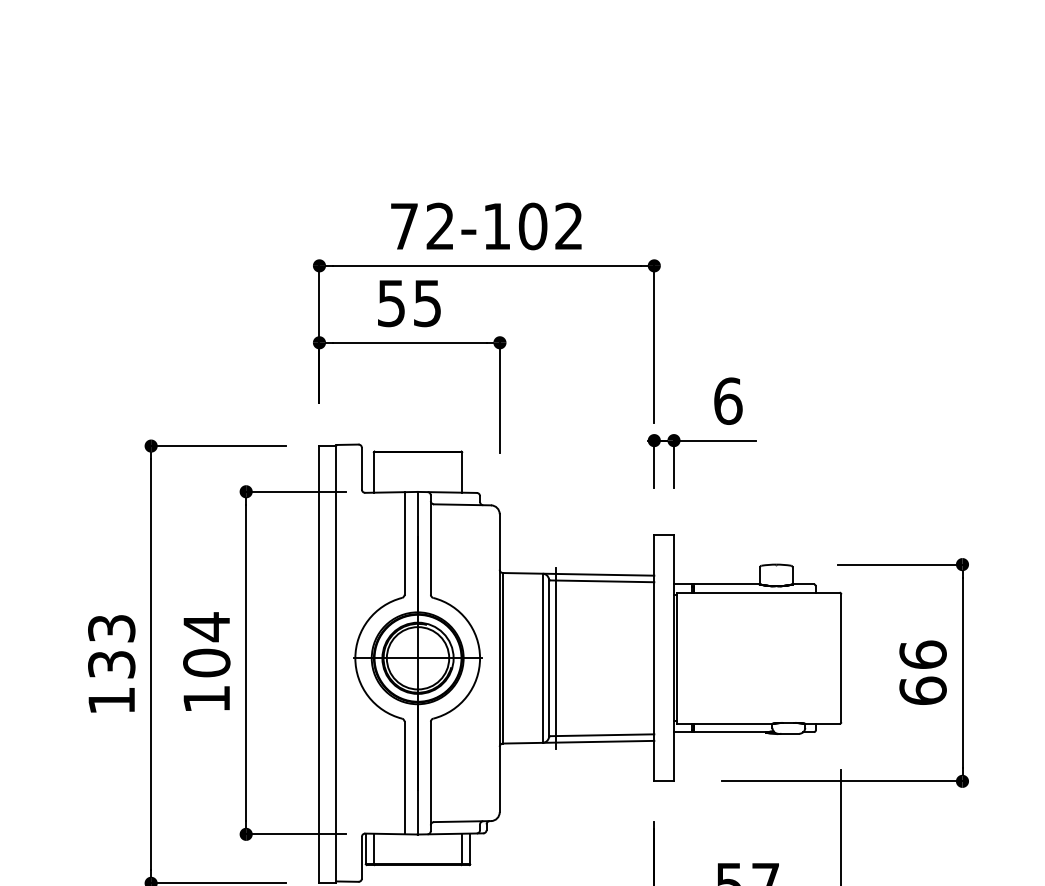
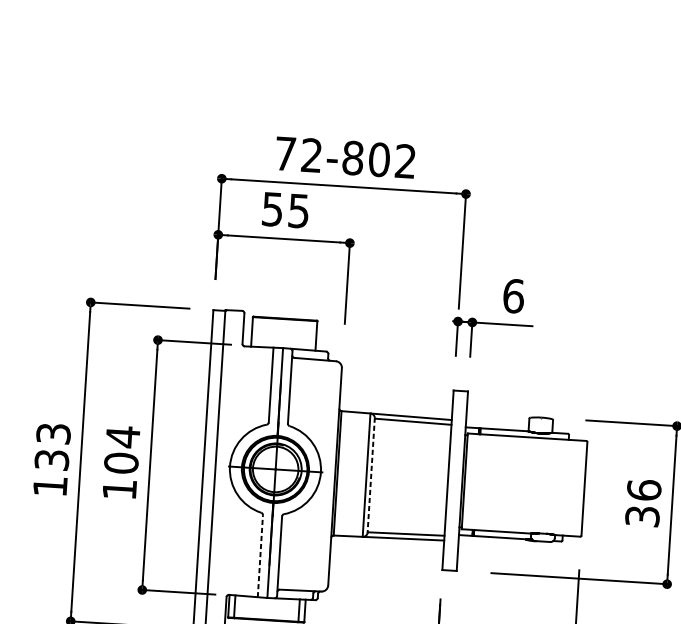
text: (497, 226) -> (353, 158), 72-102 -> 72-802
line: (549, 658) -> (371, 475), solid -> dashed
line: (555, 658) -> (375, 475), removed
text: (922, 690) -> (642, 516), 66 -> 36
line: (404, 777) -> (260, 555), solid -> dashed

